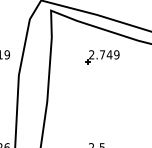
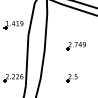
part: (101, 58) -> (75, 46), moved

